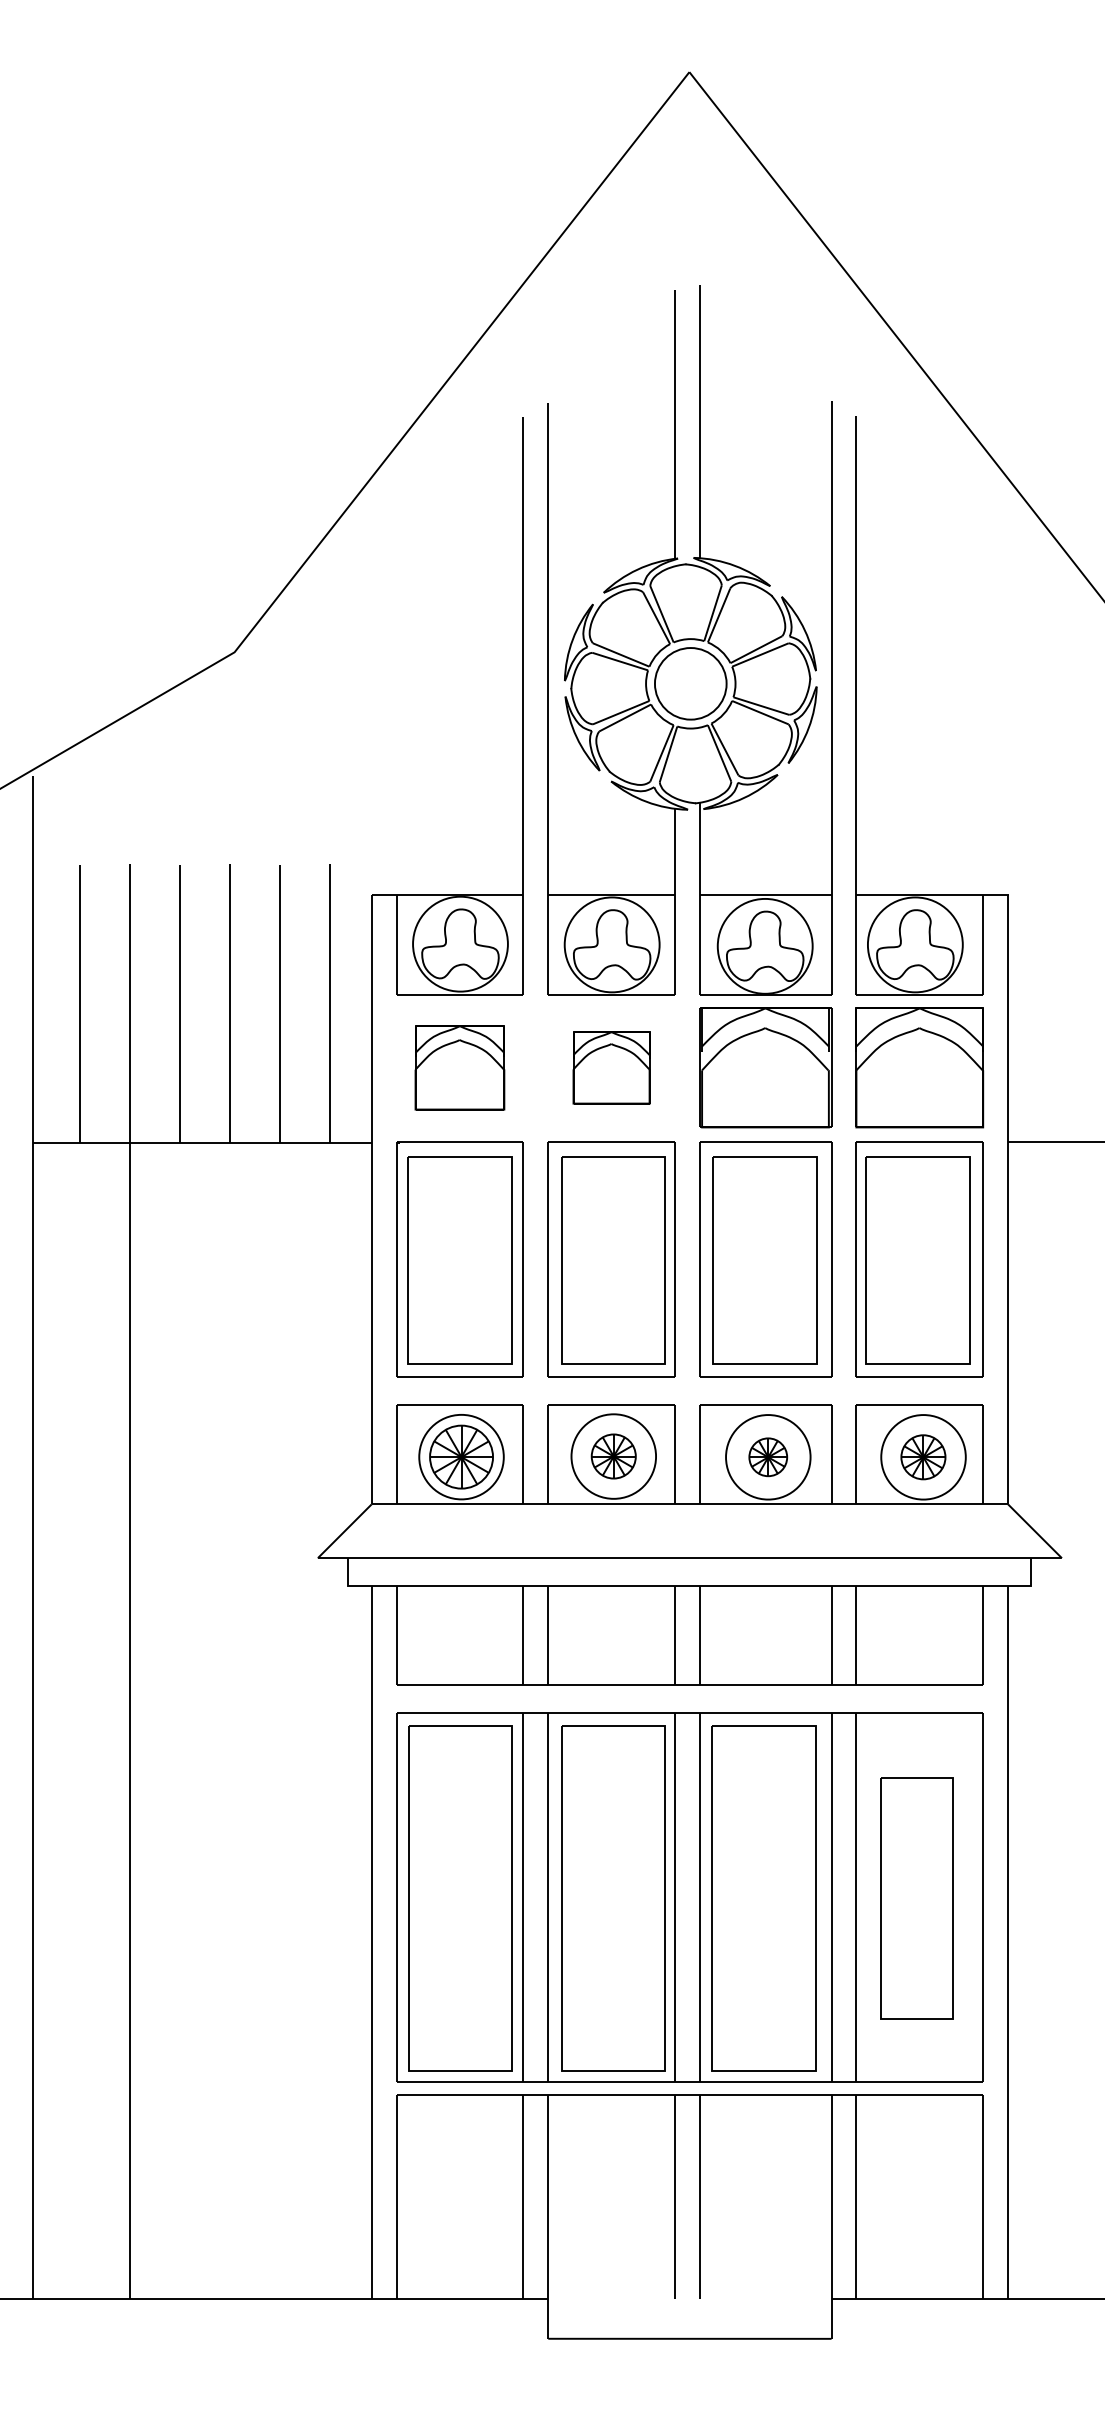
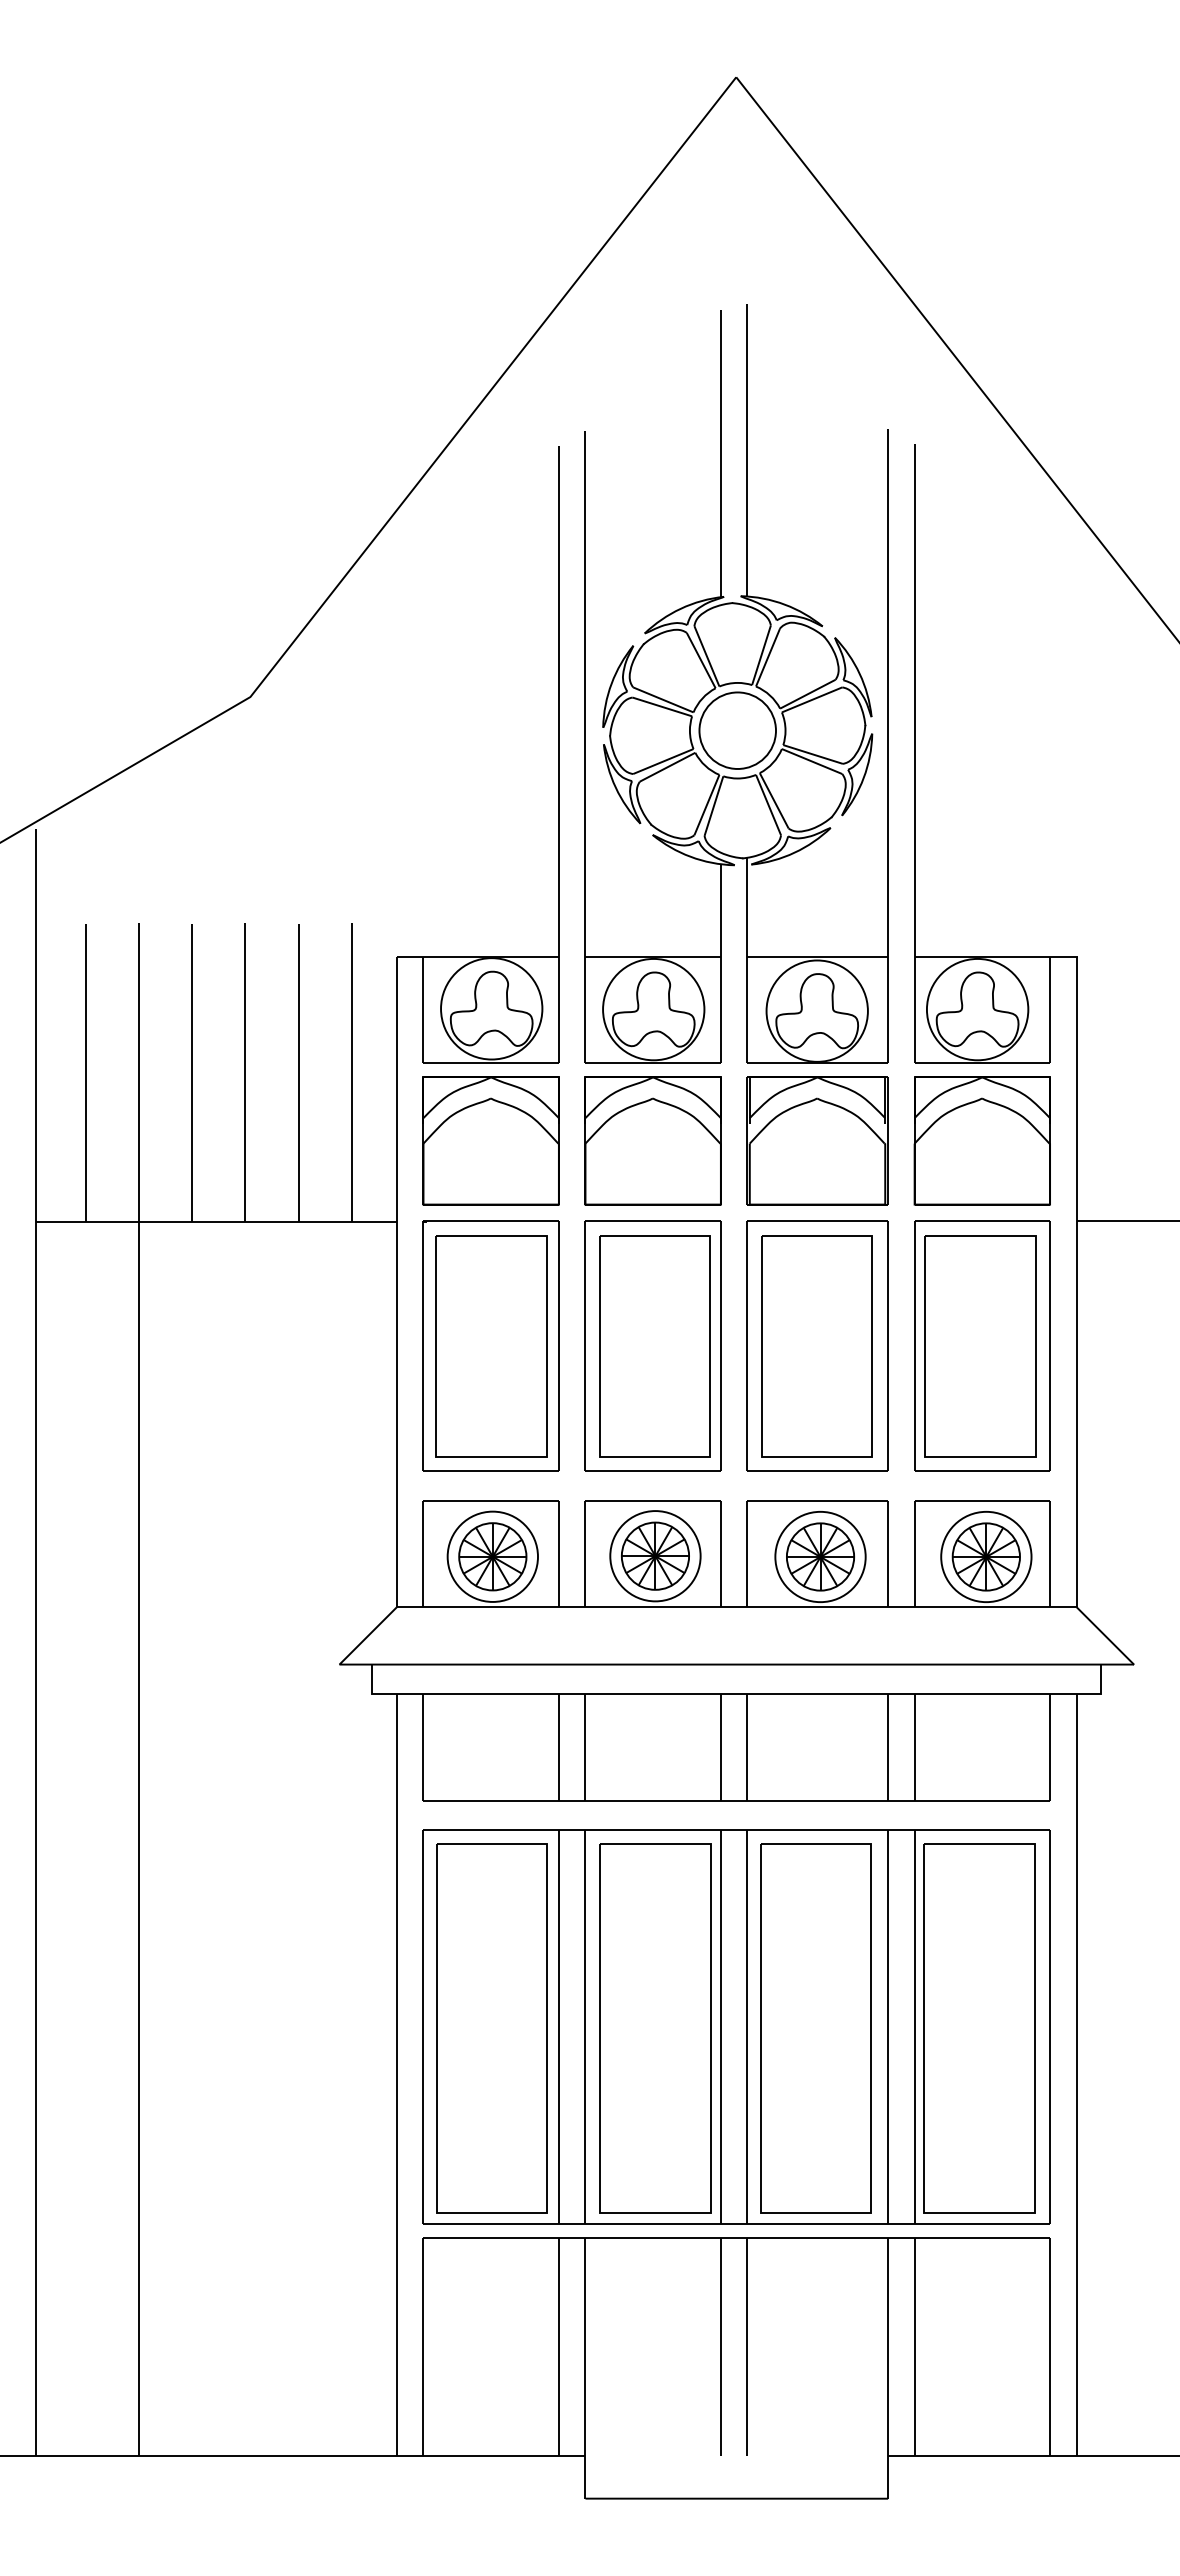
part: (459, 1067) -> (490, 1140), size x1.43
part: (611, 1067) -> (652, 1140), size x1.67
part: (613, 1455) -> (655, 1555), size x1.43
part: (768, 1456) -> (820, 1556), size x1.67
part: (922, 1456) -> (985, 1556), size x1.43
part: (917, 1898) -> (979, 2028), size x1.43

